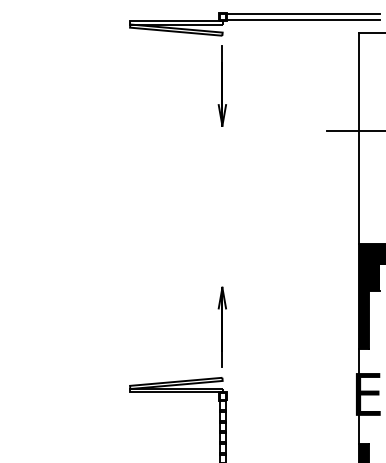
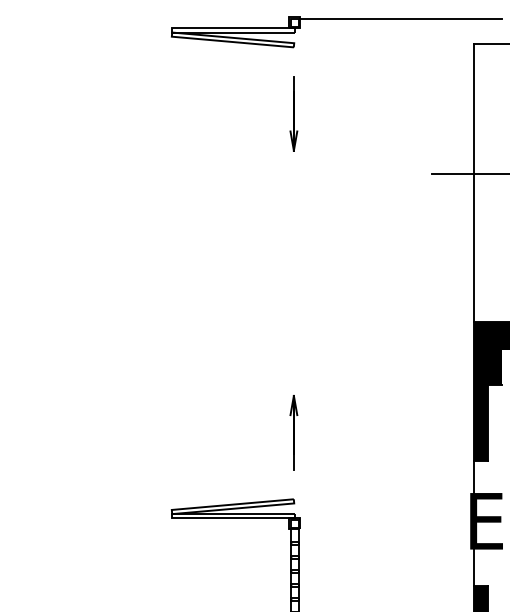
line: (303, 19) -> (400, 26), removed
part: (222, 85) -> (293, 113), size x0.7
part: (222, 327) -> (293, 432), size x0.7

